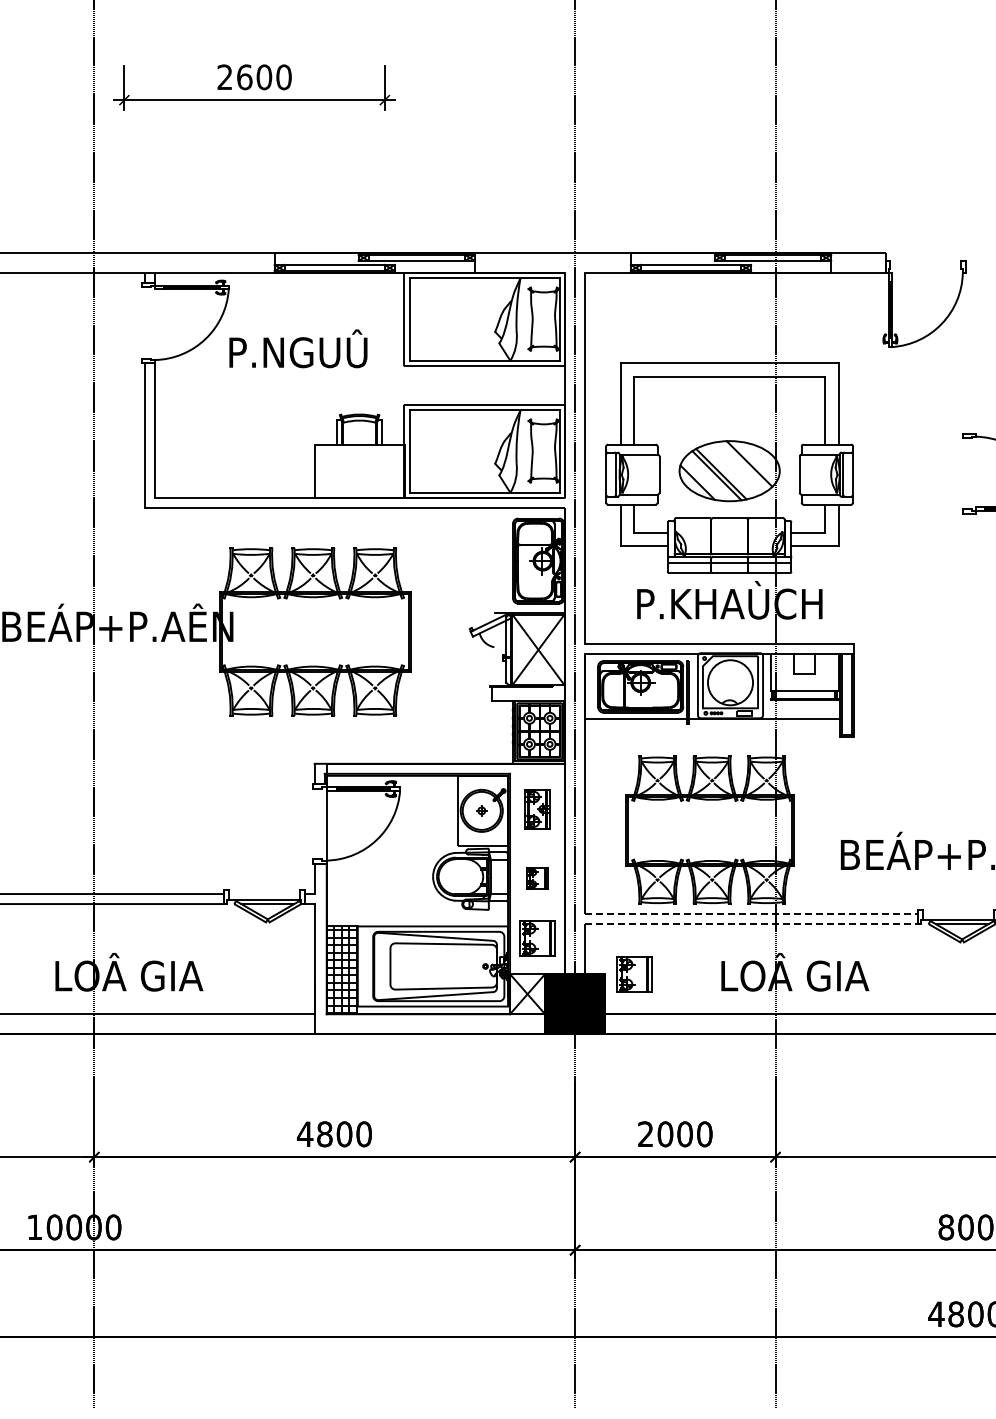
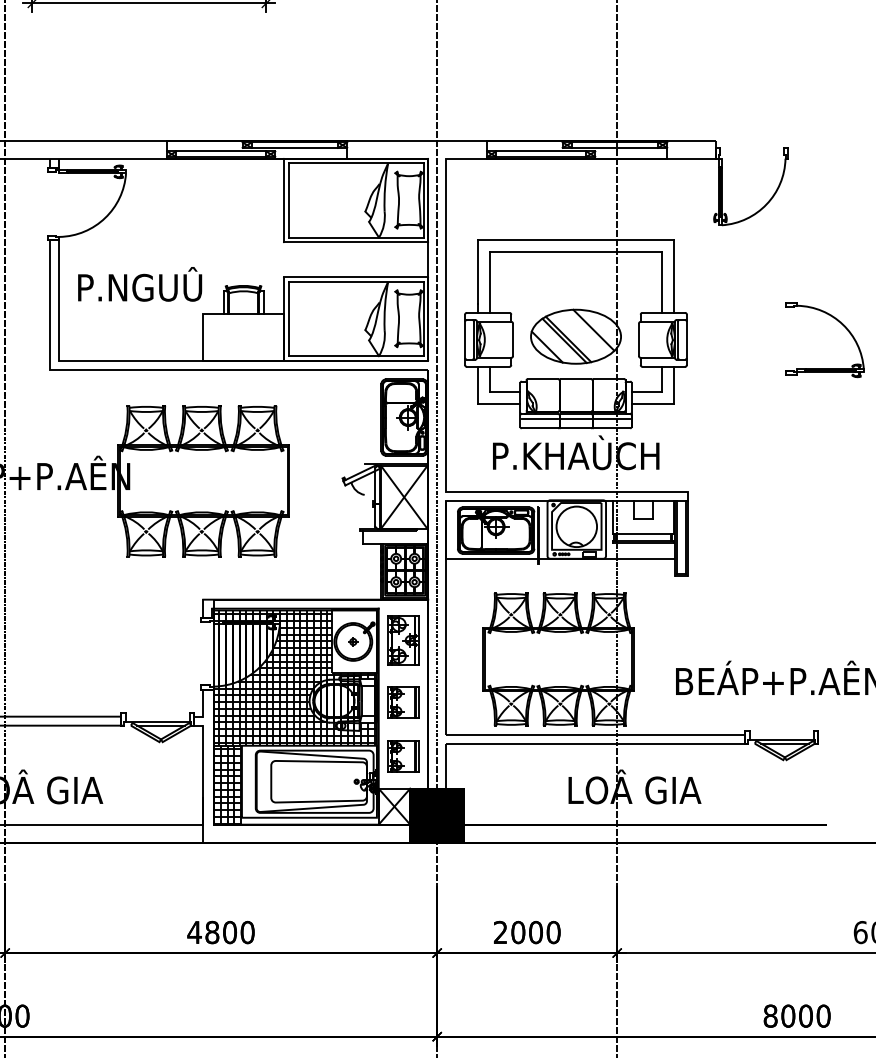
text: (298, 348) -> (140, 284), moved
part: (537, 809) -> (403, 640), size x1.43
hatch: (417, 850) -> (295, 677), added
part: (537, 878) -> (403, 702), size x1.67
line: (752, 914) -> (596, 735), dashed -> solid
line: (753, 924) -> (597, 744), dashed -> solid
part: (634, 974) -> (490, 788), removed

